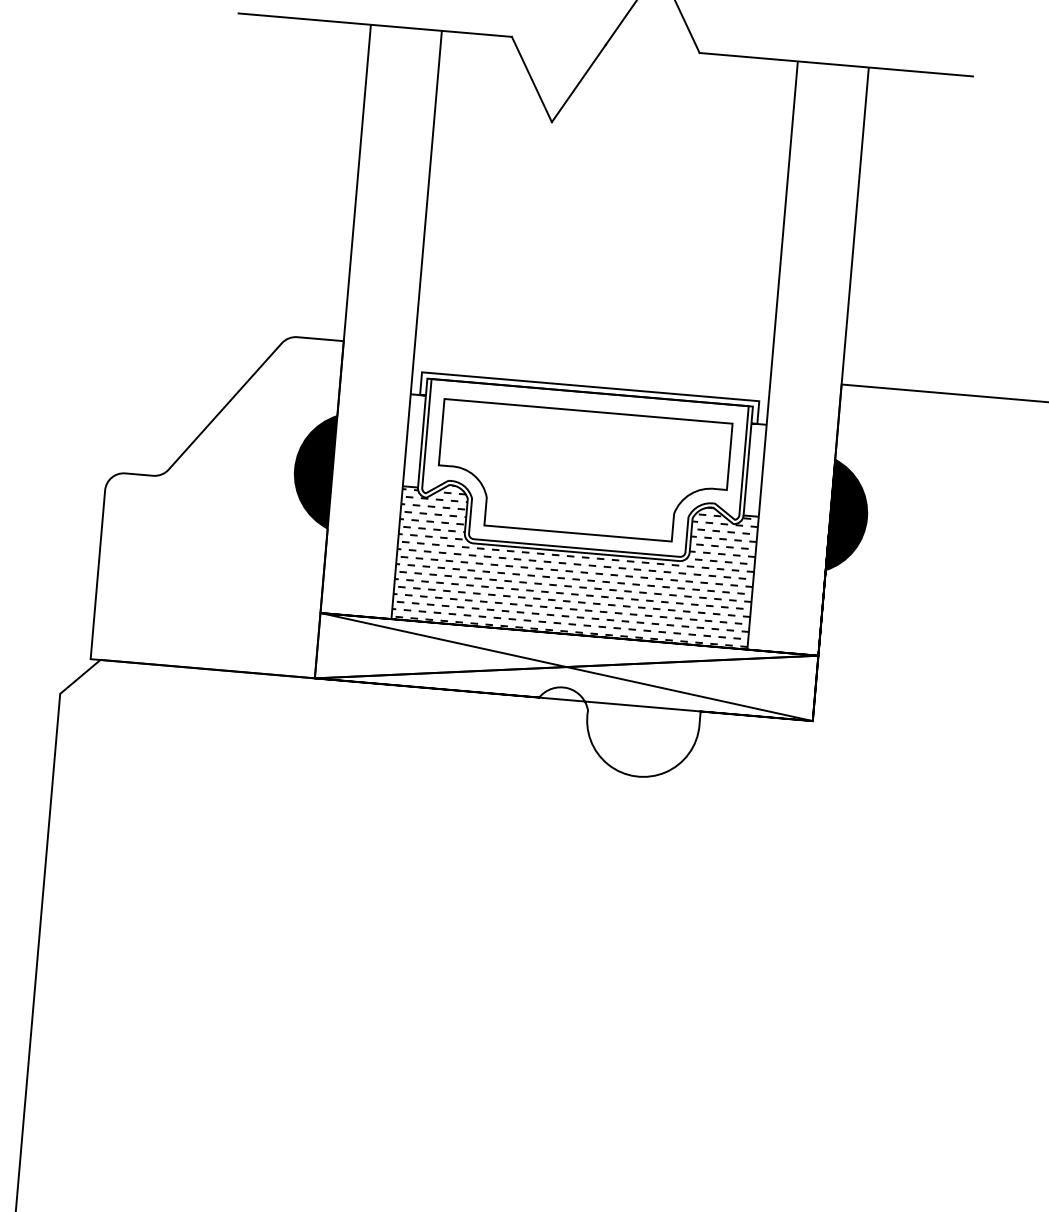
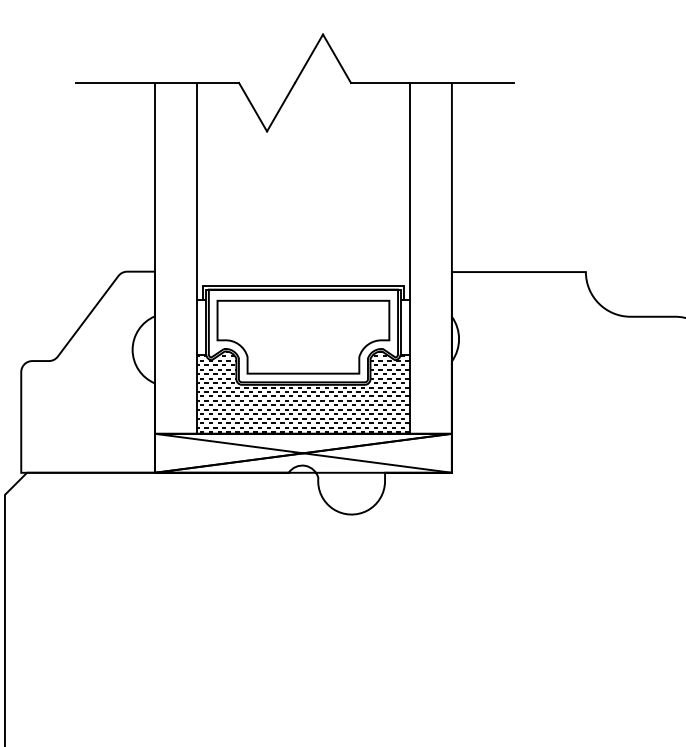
fill: (313, 470) -> (143, 349), removed
fill: (848, 515) -> (462, 349), removed

